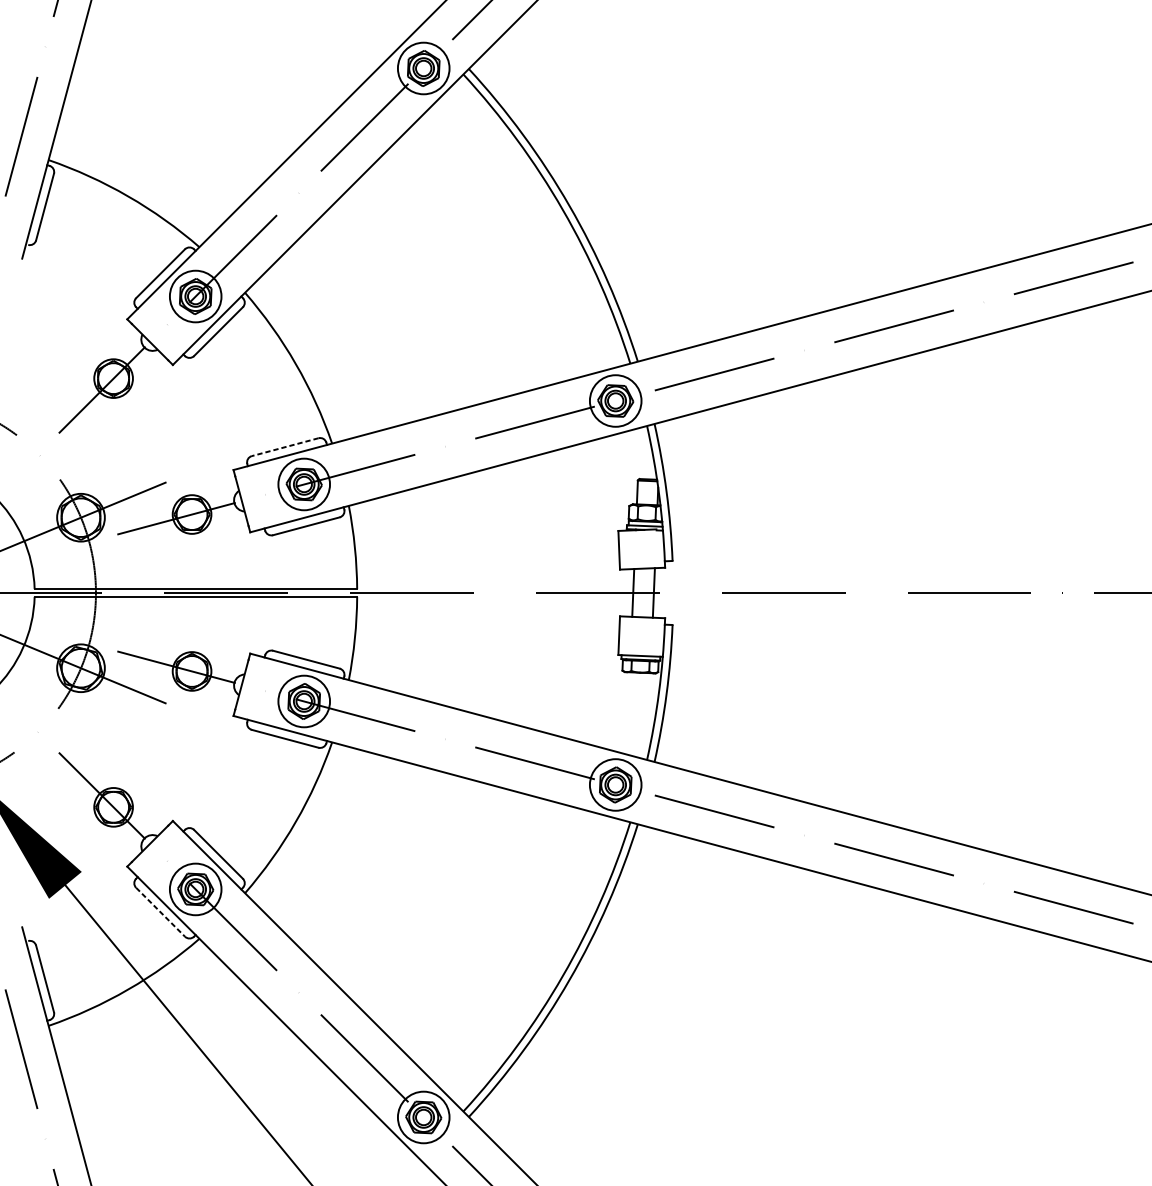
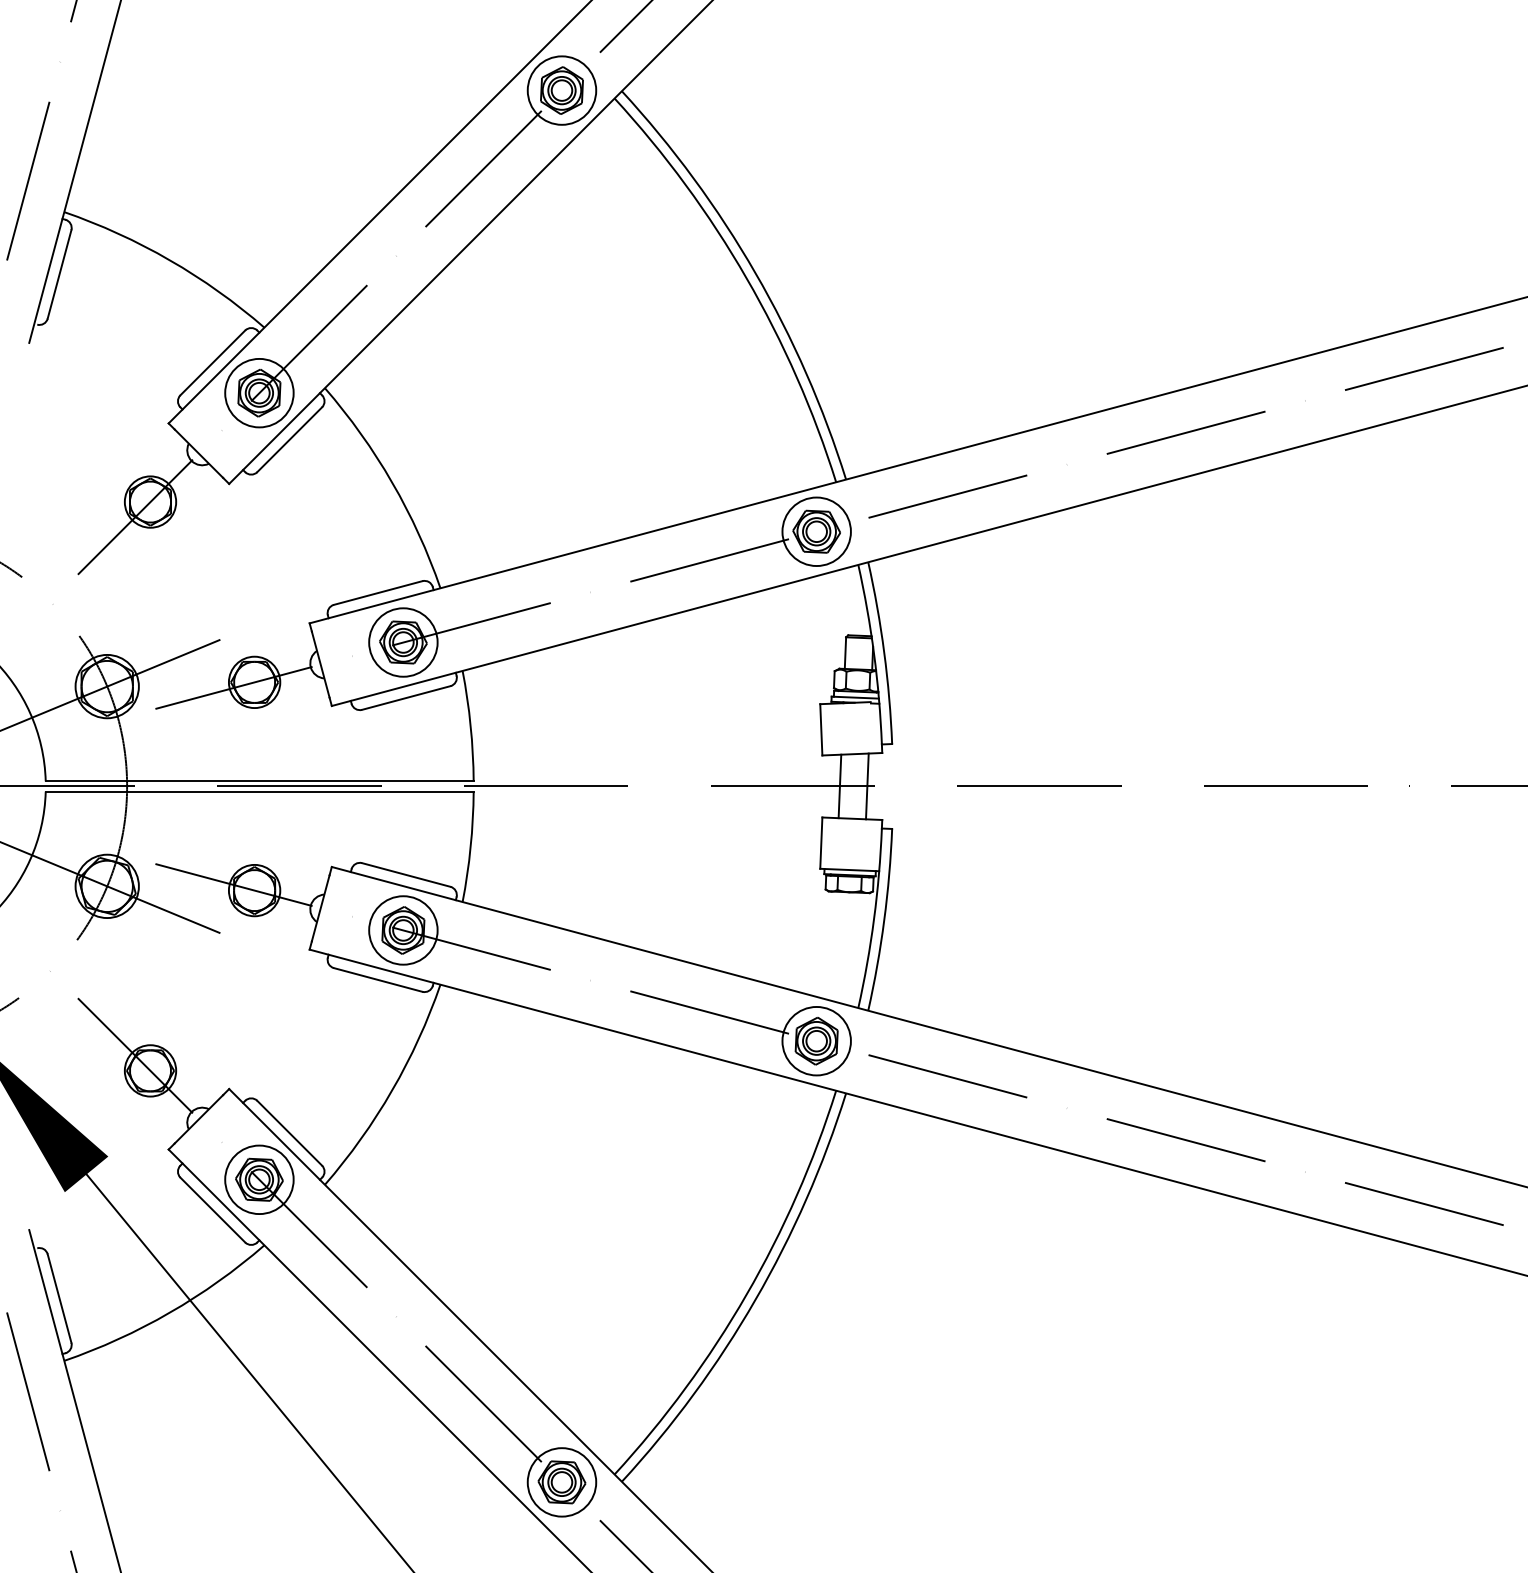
line: (285, 447) -> (378, 593), dashed -> solid
line: (160, 912) -> (212, 1210), dashed -> solid

